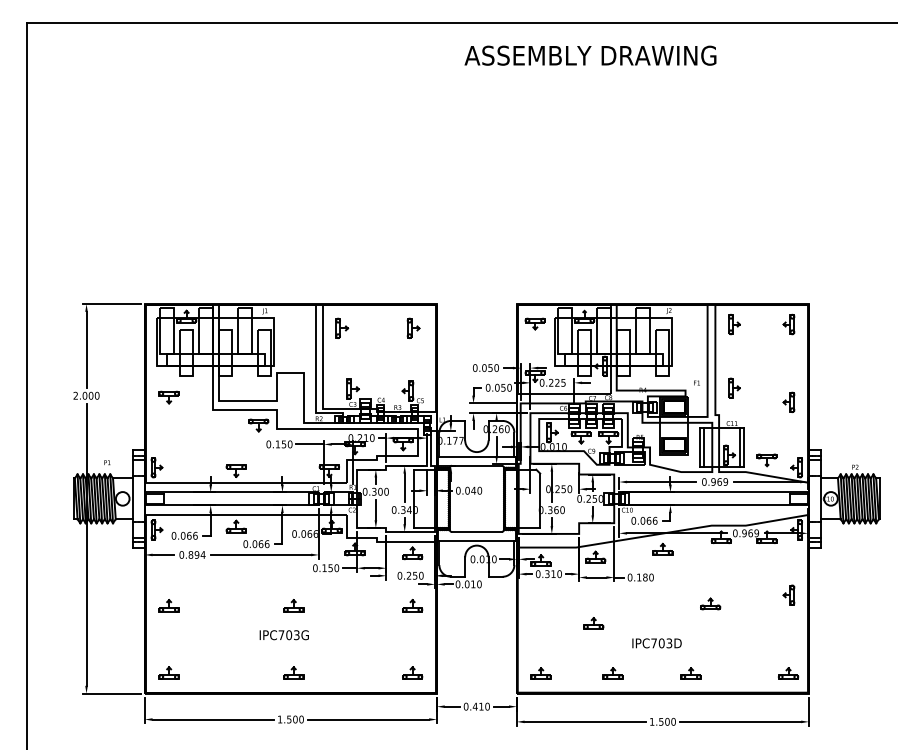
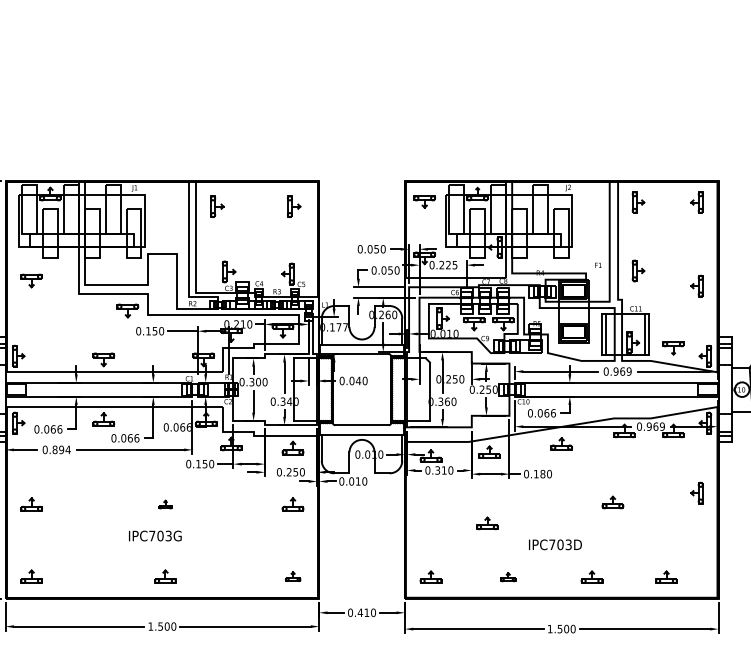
part: (293, 605) -> (165, 504), size x0.6
part: (412, 672) -> (292, 576), size x0.7
part: (612, 673) -> (507, 577), size x0.7
part: (788, 673) -> (666, 577), moved

